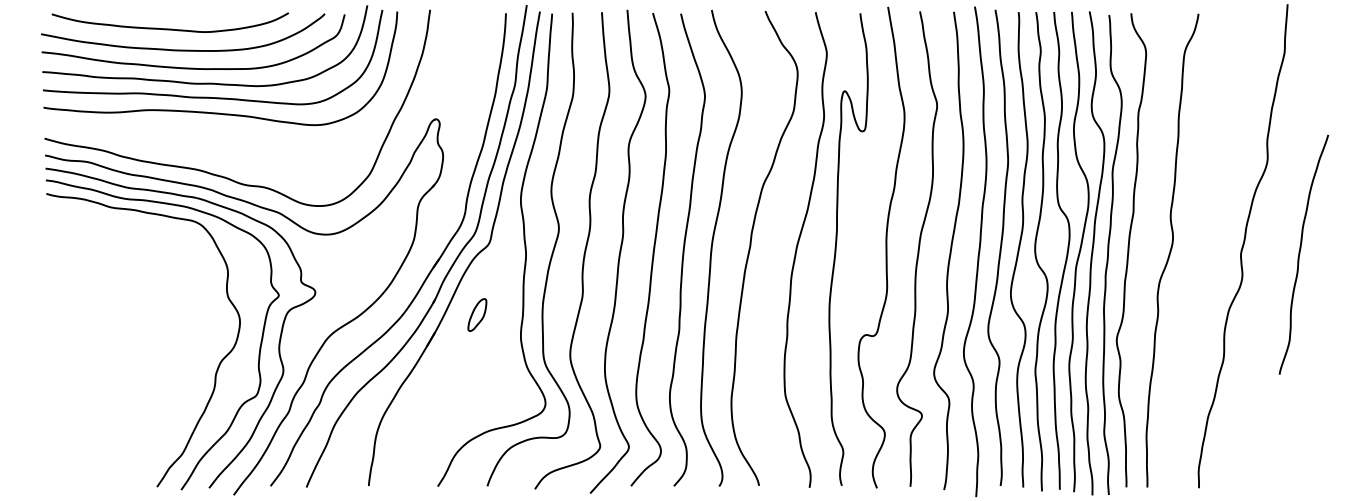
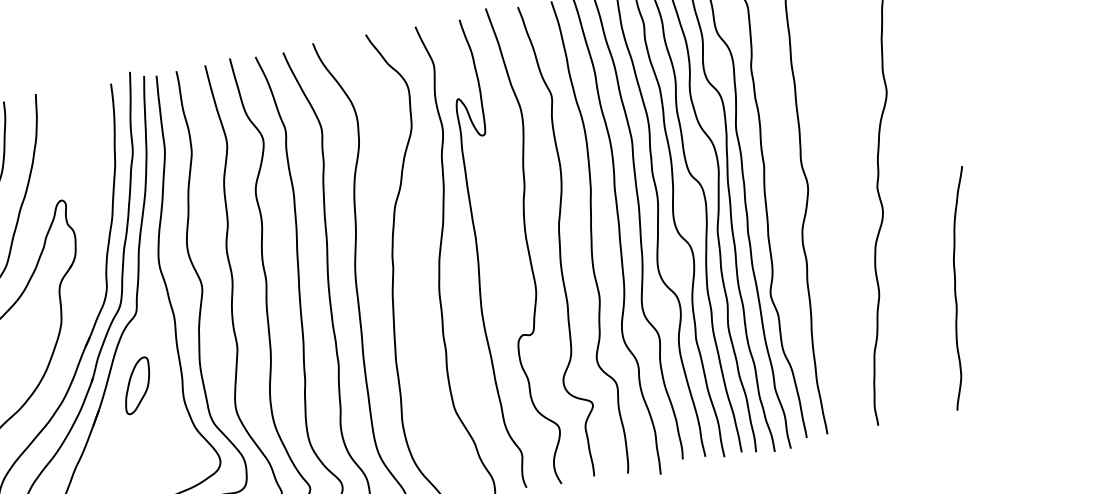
curve: (1300, 254) -> (956, 288), moved
part: (477, 314) -> (137, 385), size x1.67

